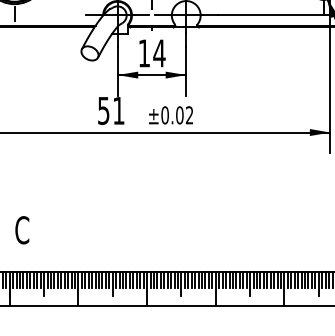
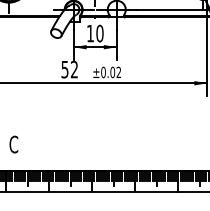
text: (158, 53) -> (99, 33), 14 -> 10
text: (117, 110) -> (73, 69), 51 -> 52

